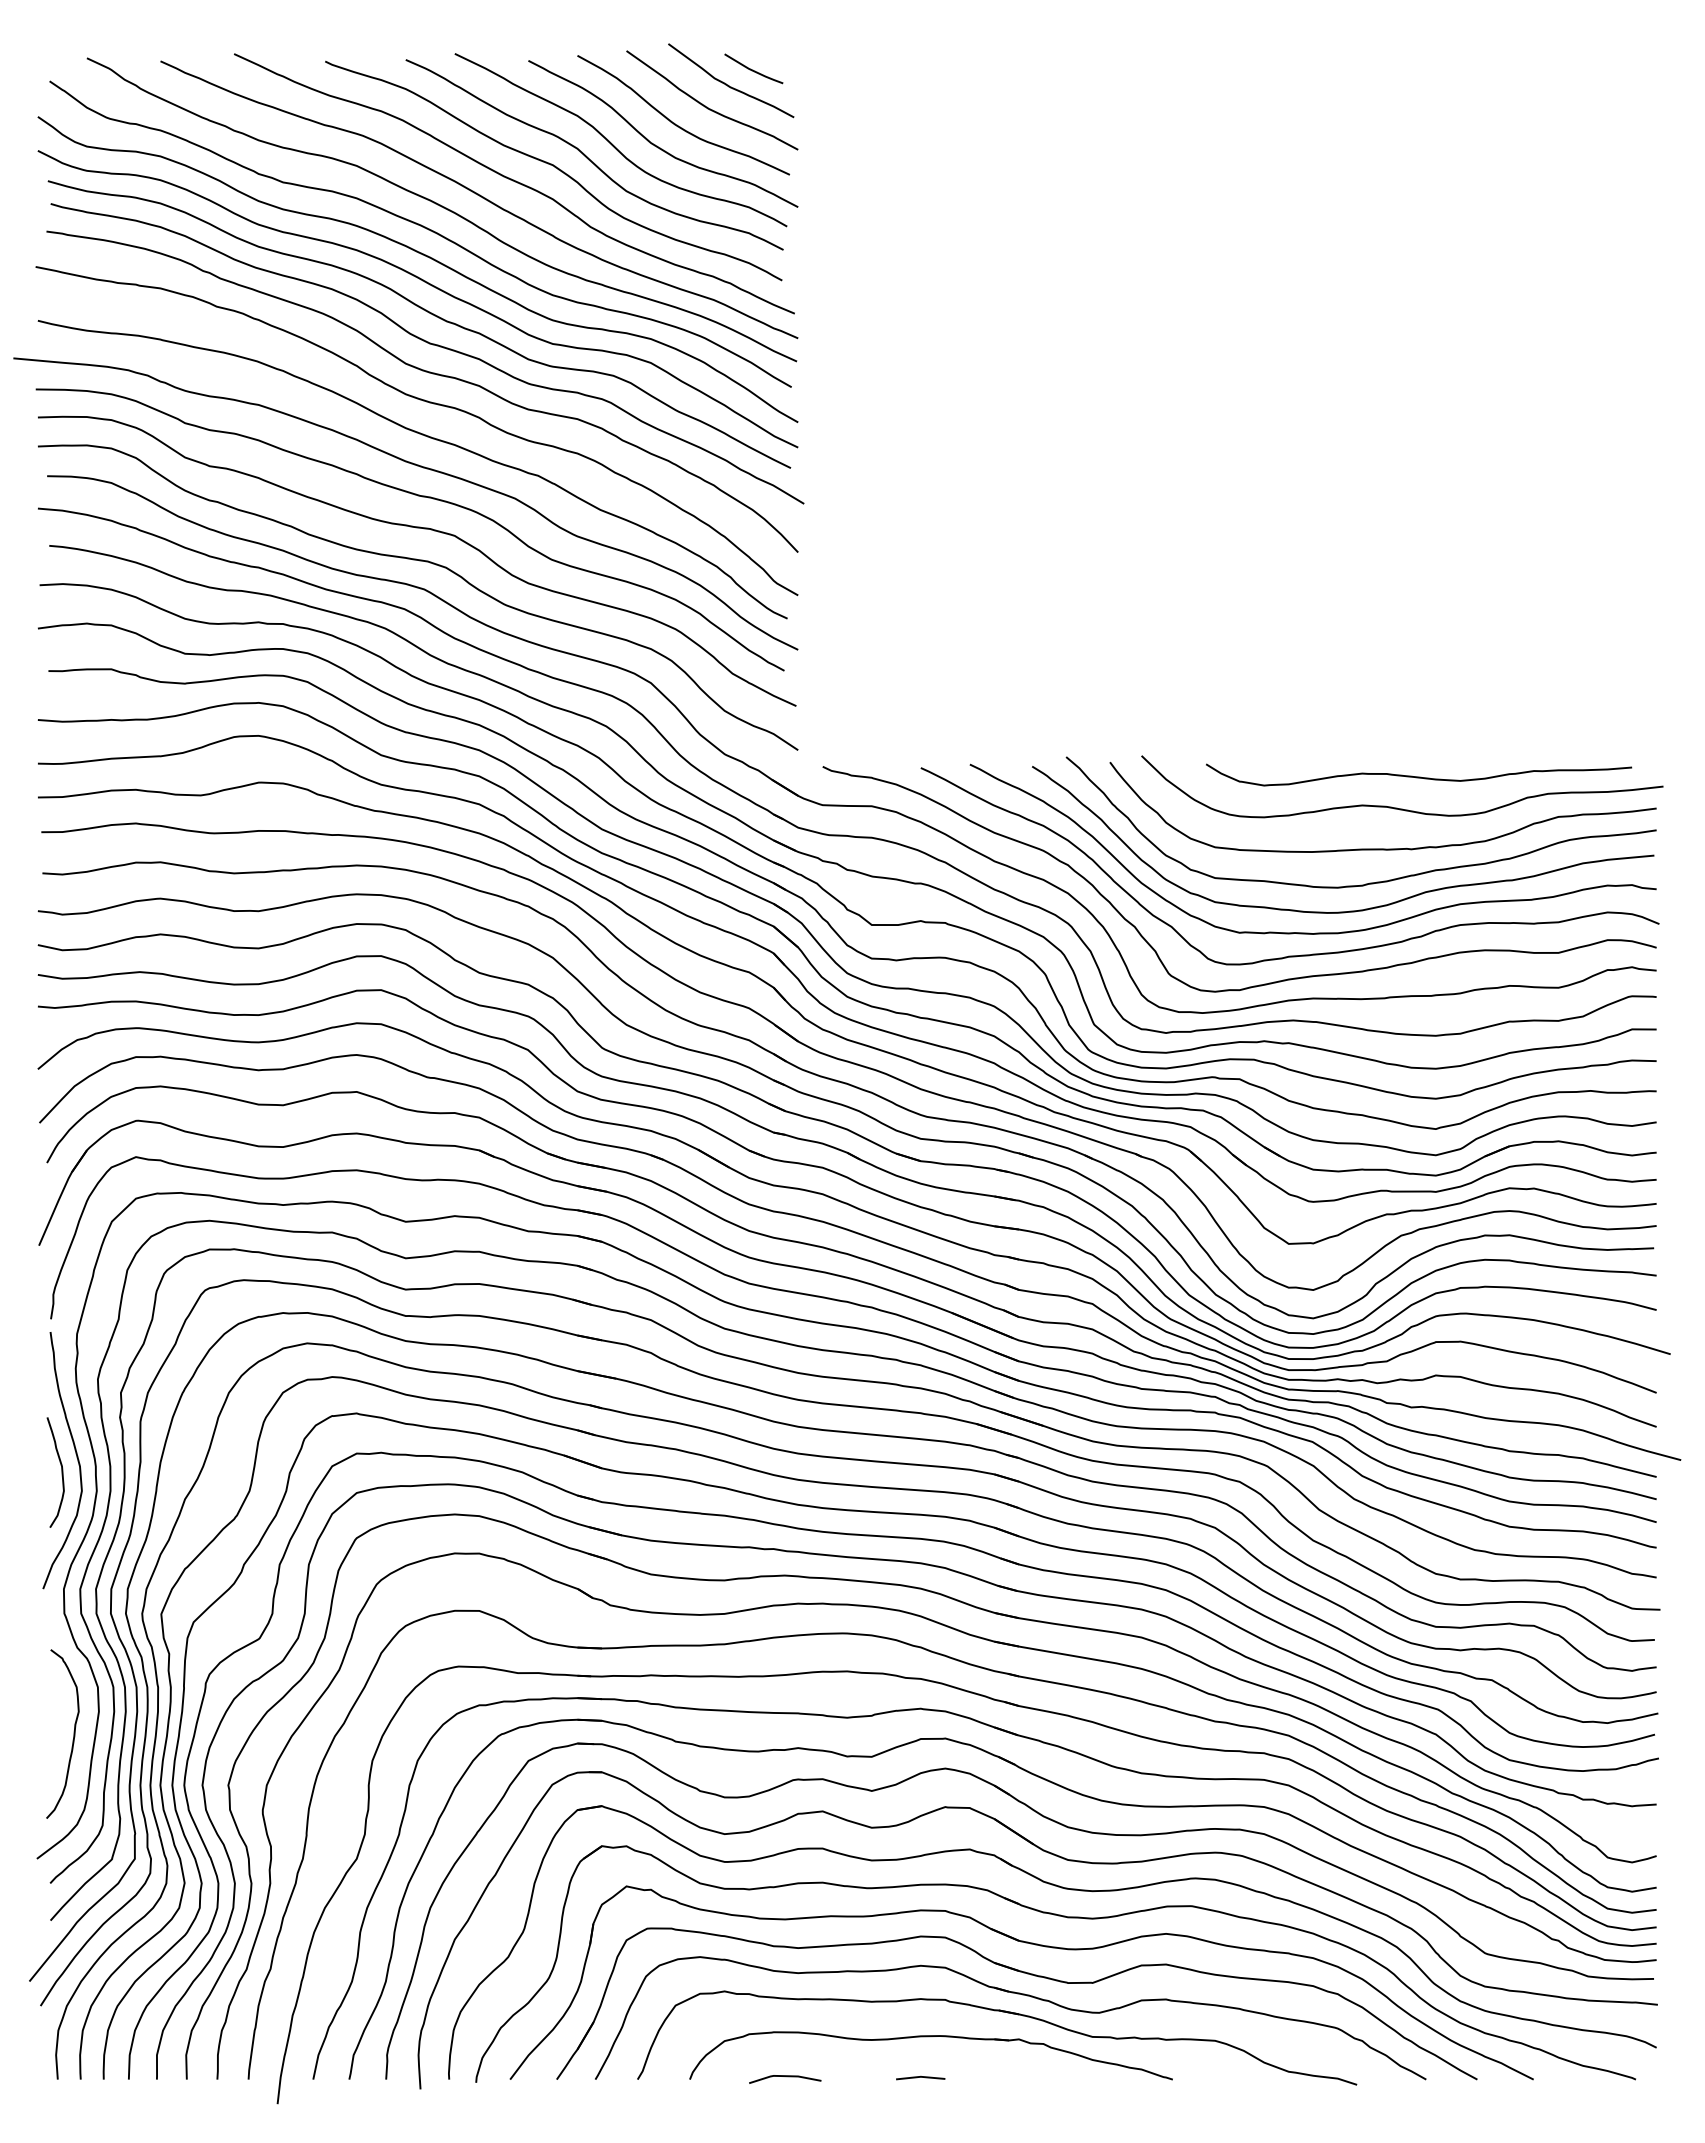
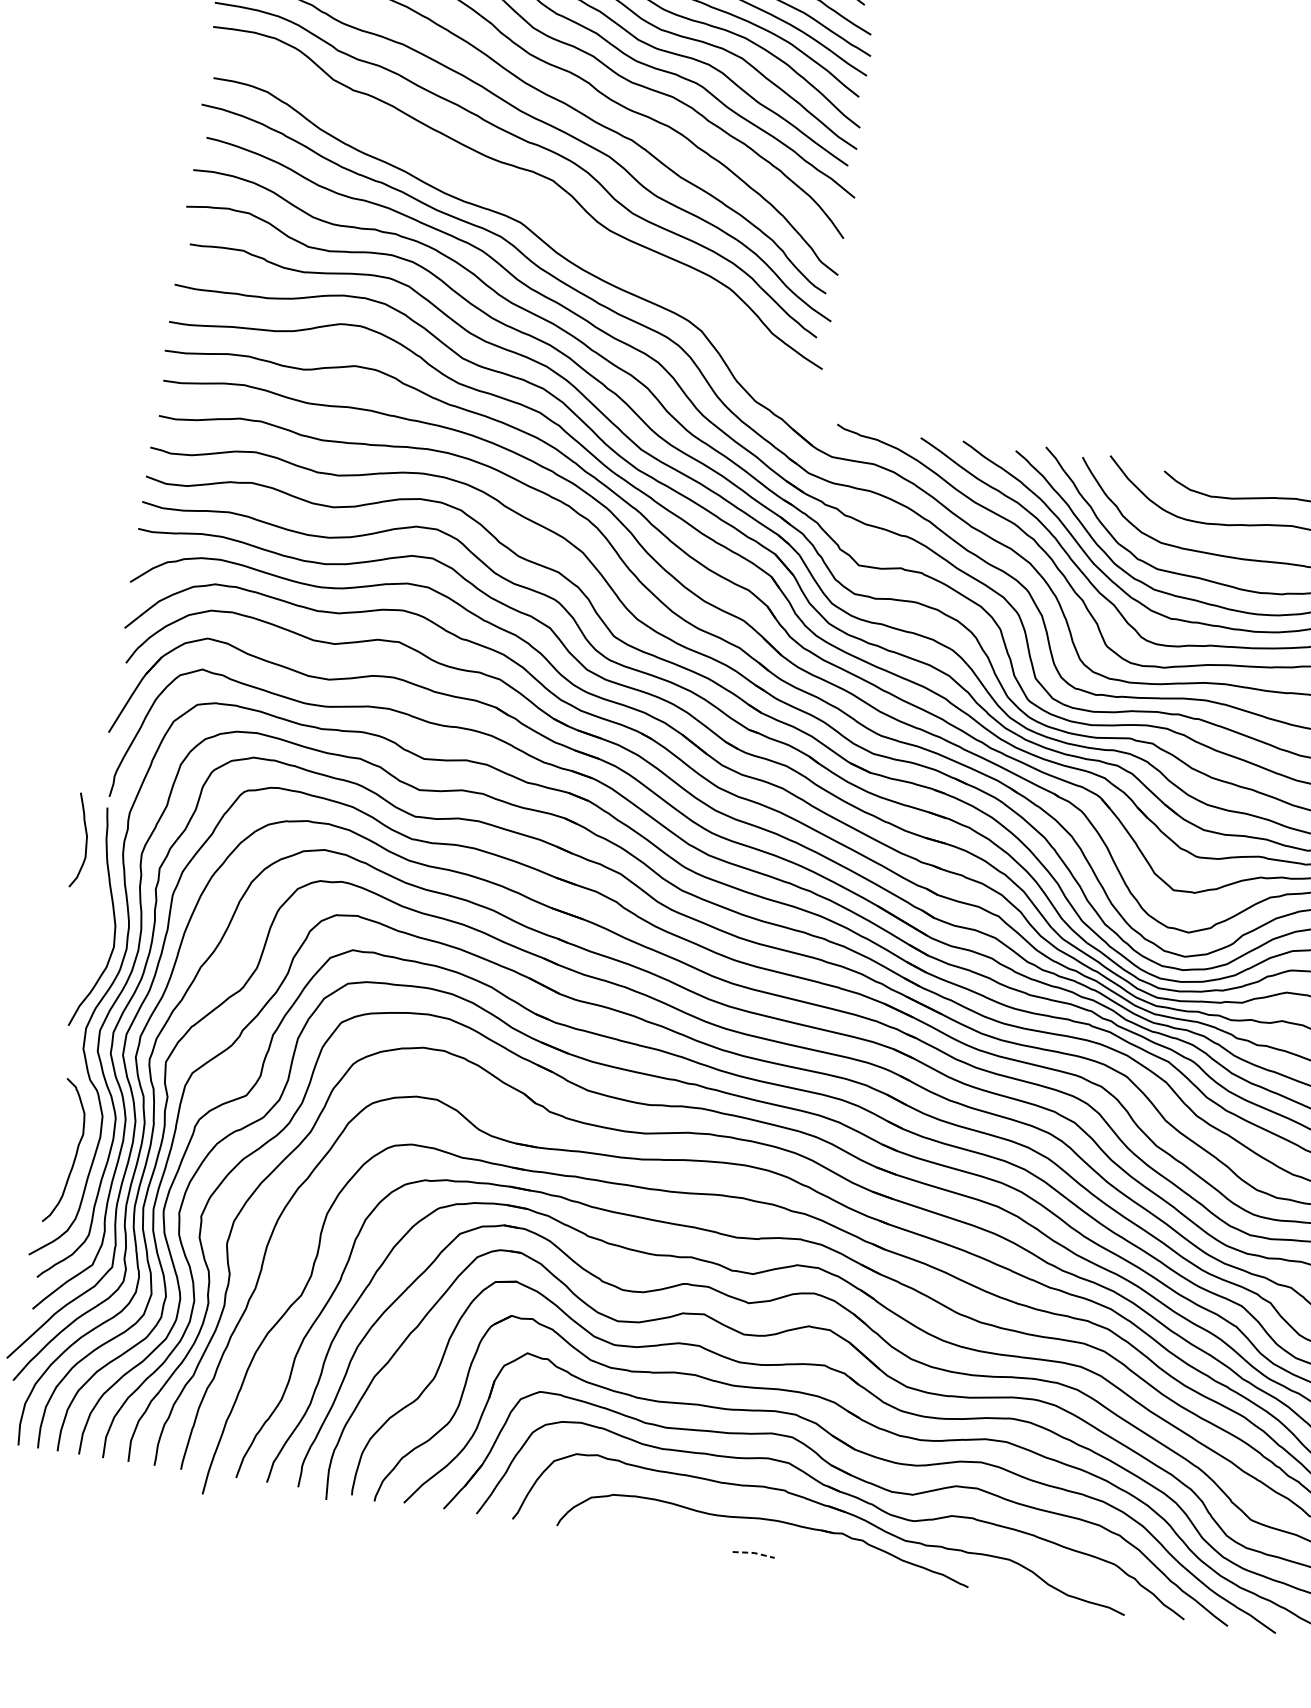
curve: (425, 562) -> (524, 199), removed
curve: (61, 1472) -> (85, 841), moved
line: (920, 2076) -> (753, 1552), solid -> dashed
line: (786, 2077) -> (639, 1536), removed

